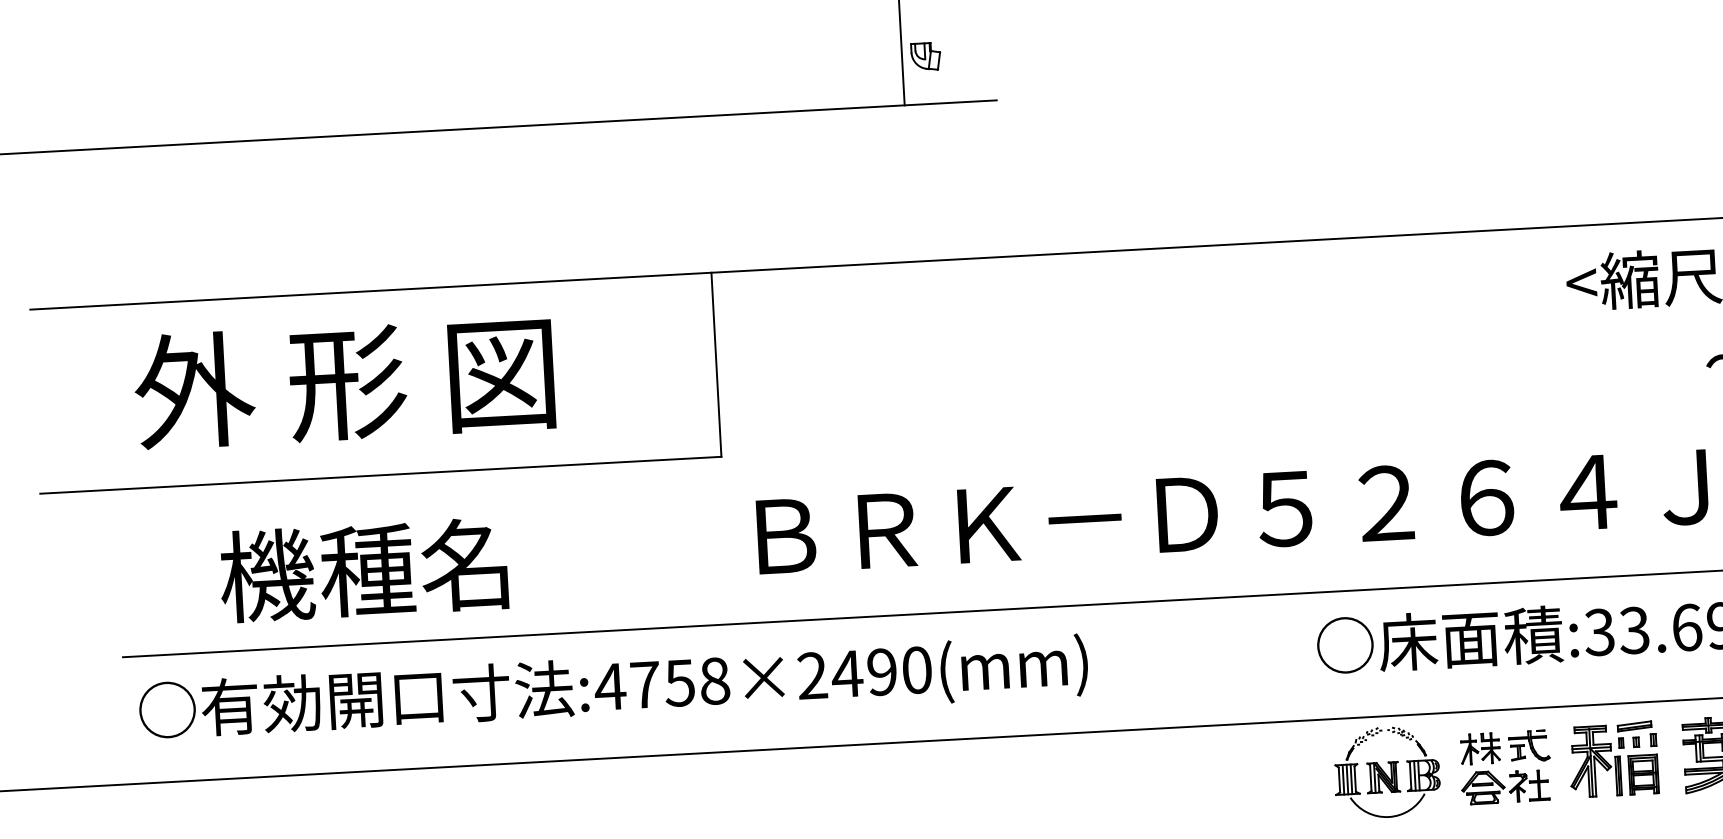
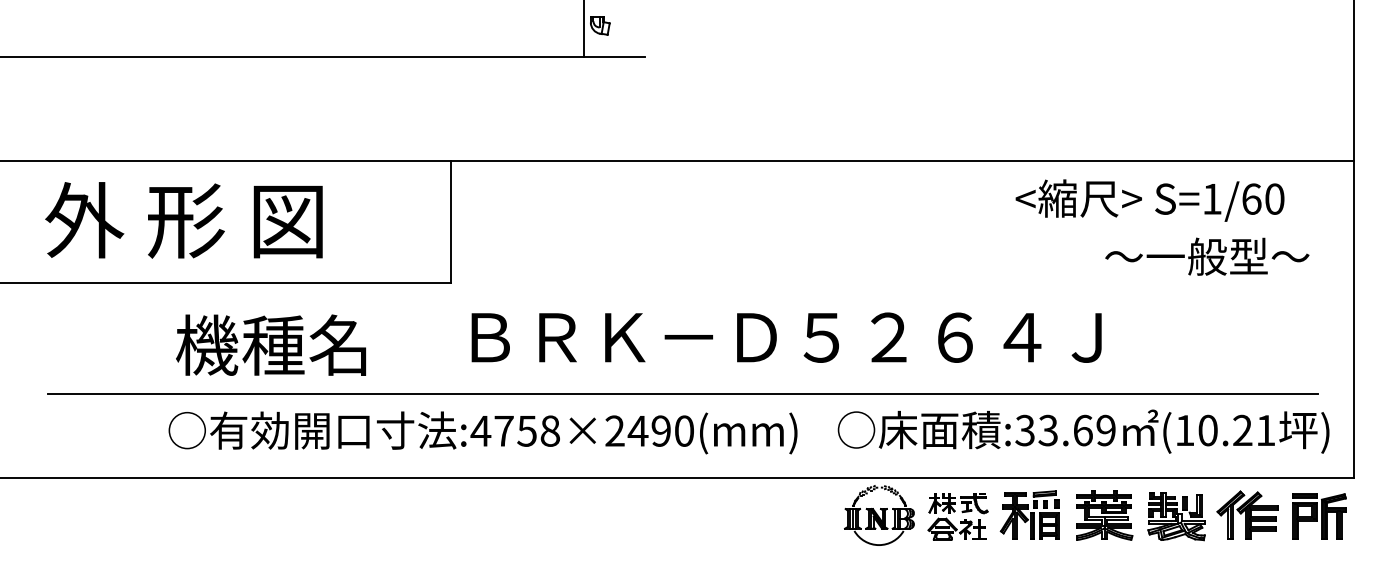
text: (343, 382) -> (183, 220), moved
text: (362, 569) -> (270, 344), moved
text: (612, 688) -> (482, 432), moved

